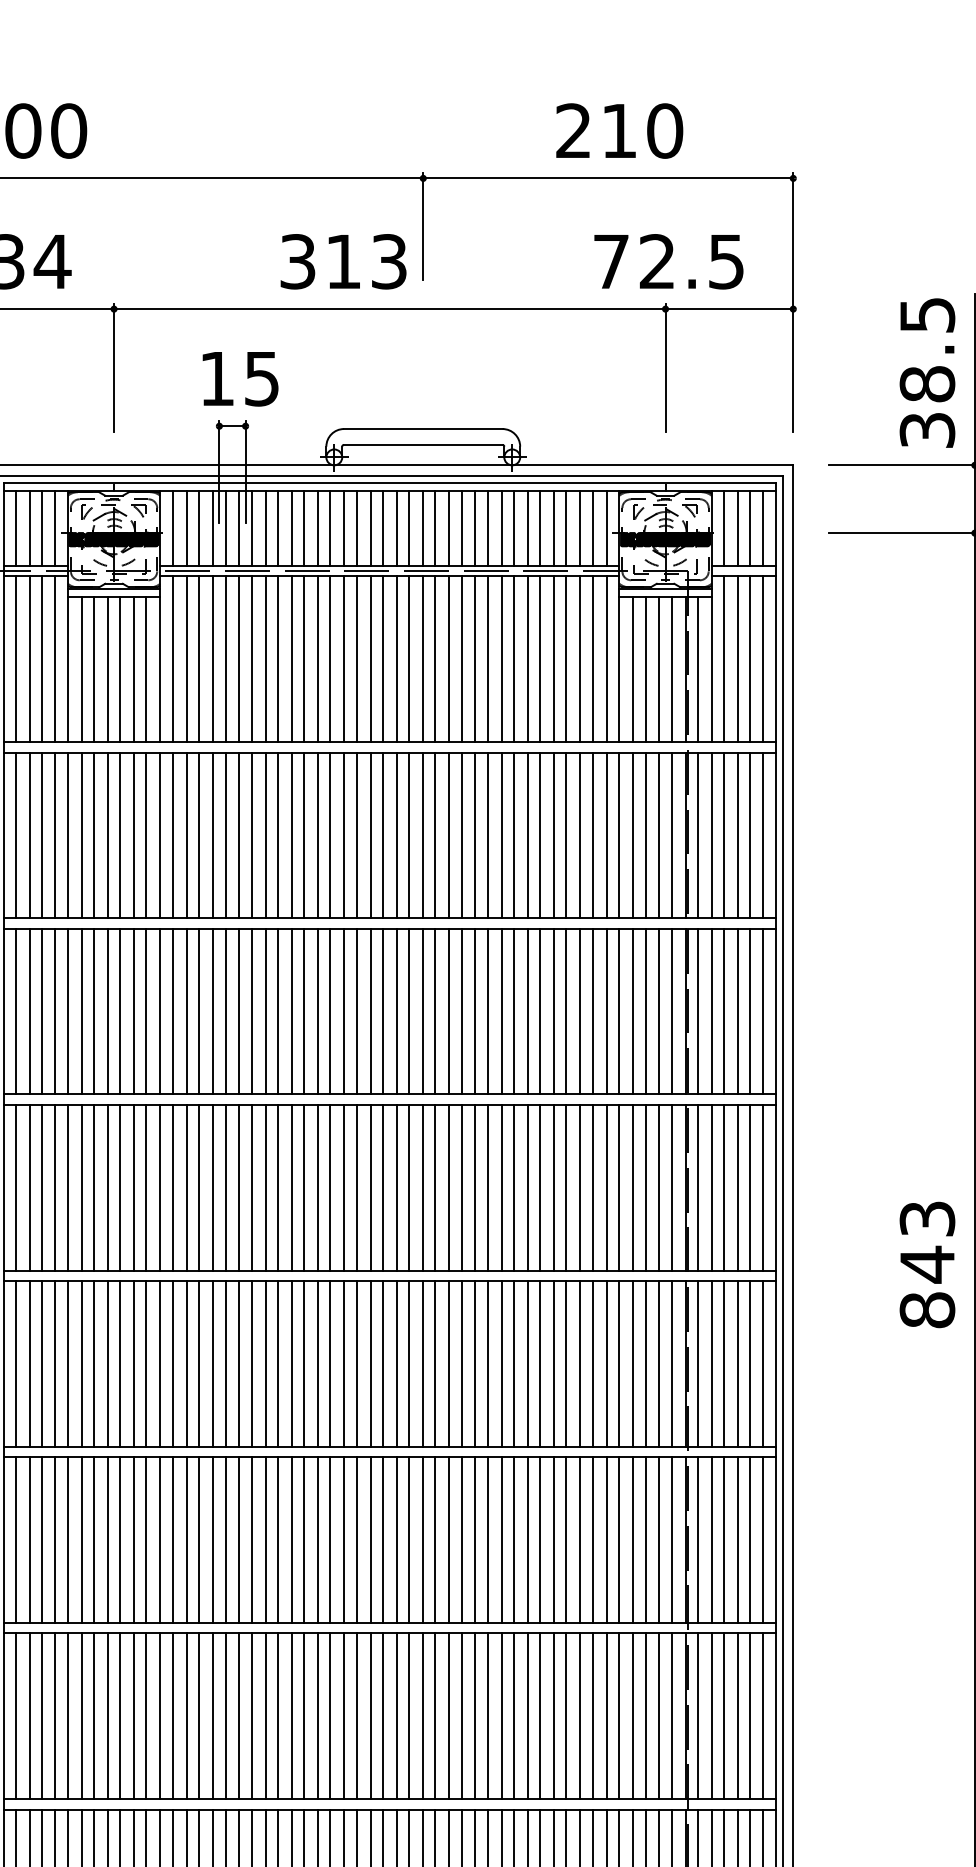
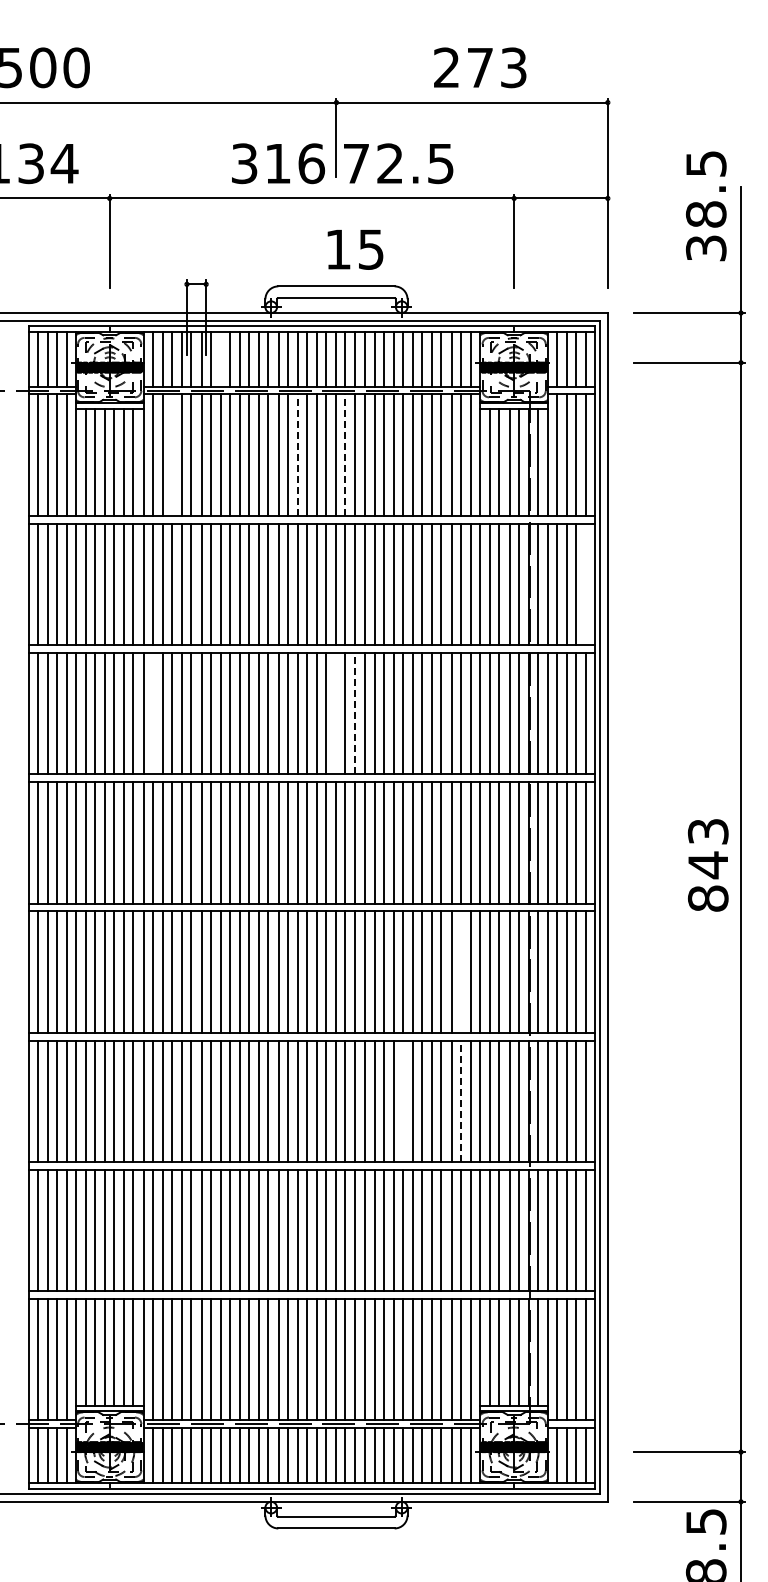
text: (642, 130) -> (497, 67), 210 -> 273
text: (389, 261) -> (311, 163), 313 -> 316
text: (668, 261) -> (398, 163), moved
text: (927, 373) -> (706, 206), moved
text: (240, 378) -> (355, 249), moved
line: (265, 527) -> (220, 358), removed
line: (199, 658) -> (172, 454), removed
line: (370, 659) -> (297, 455), solid -> dashed
line: (435, 659) -> (345, 455), solid -> dashed
line: (762, 835) -> (585, 584), removed
line: (172, 1011) -> (152, 713), removed
line: (423, 1011) -> (336, 713), removed
line: (449, 1011) -> (355, 713), solid -> dashed
text: (927, 1265) -> (708, 865), moved
line: (592, 1363) -> (460, 971), removed
line: (513, 1539) -> (402, 1100), removed
line: (592, 1540) -> (460, 1101), solid -> dashed

